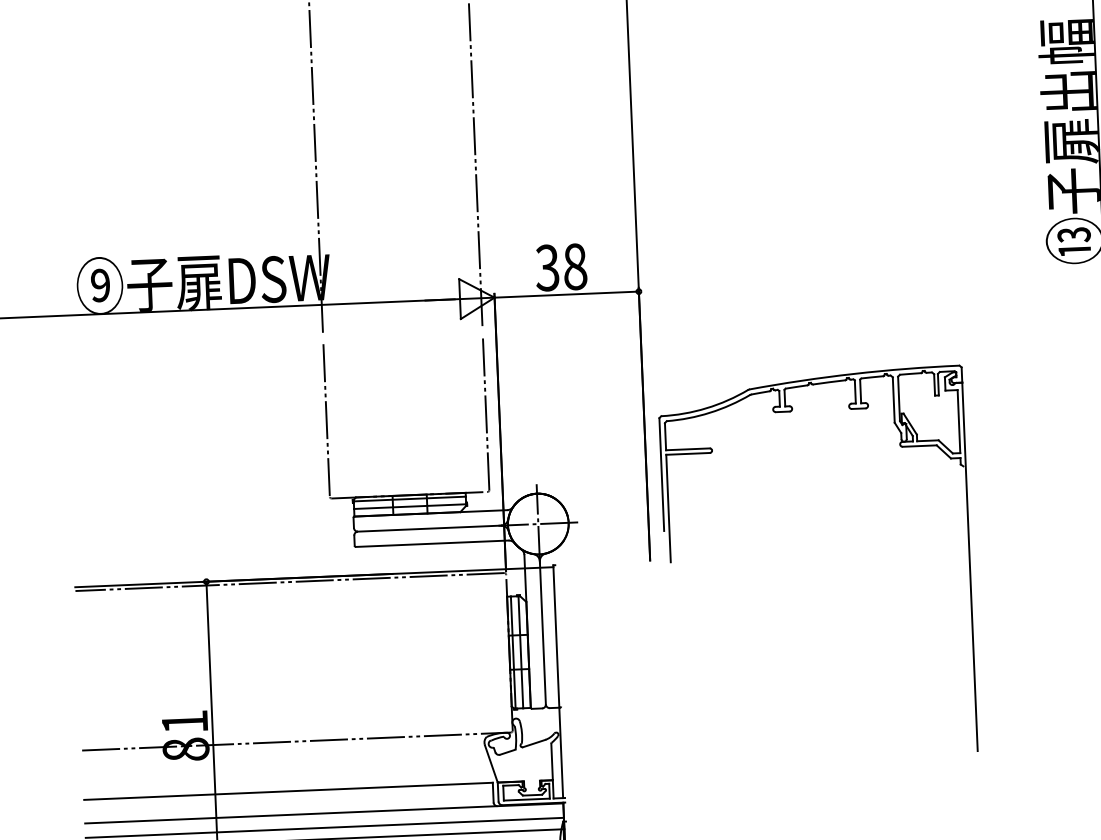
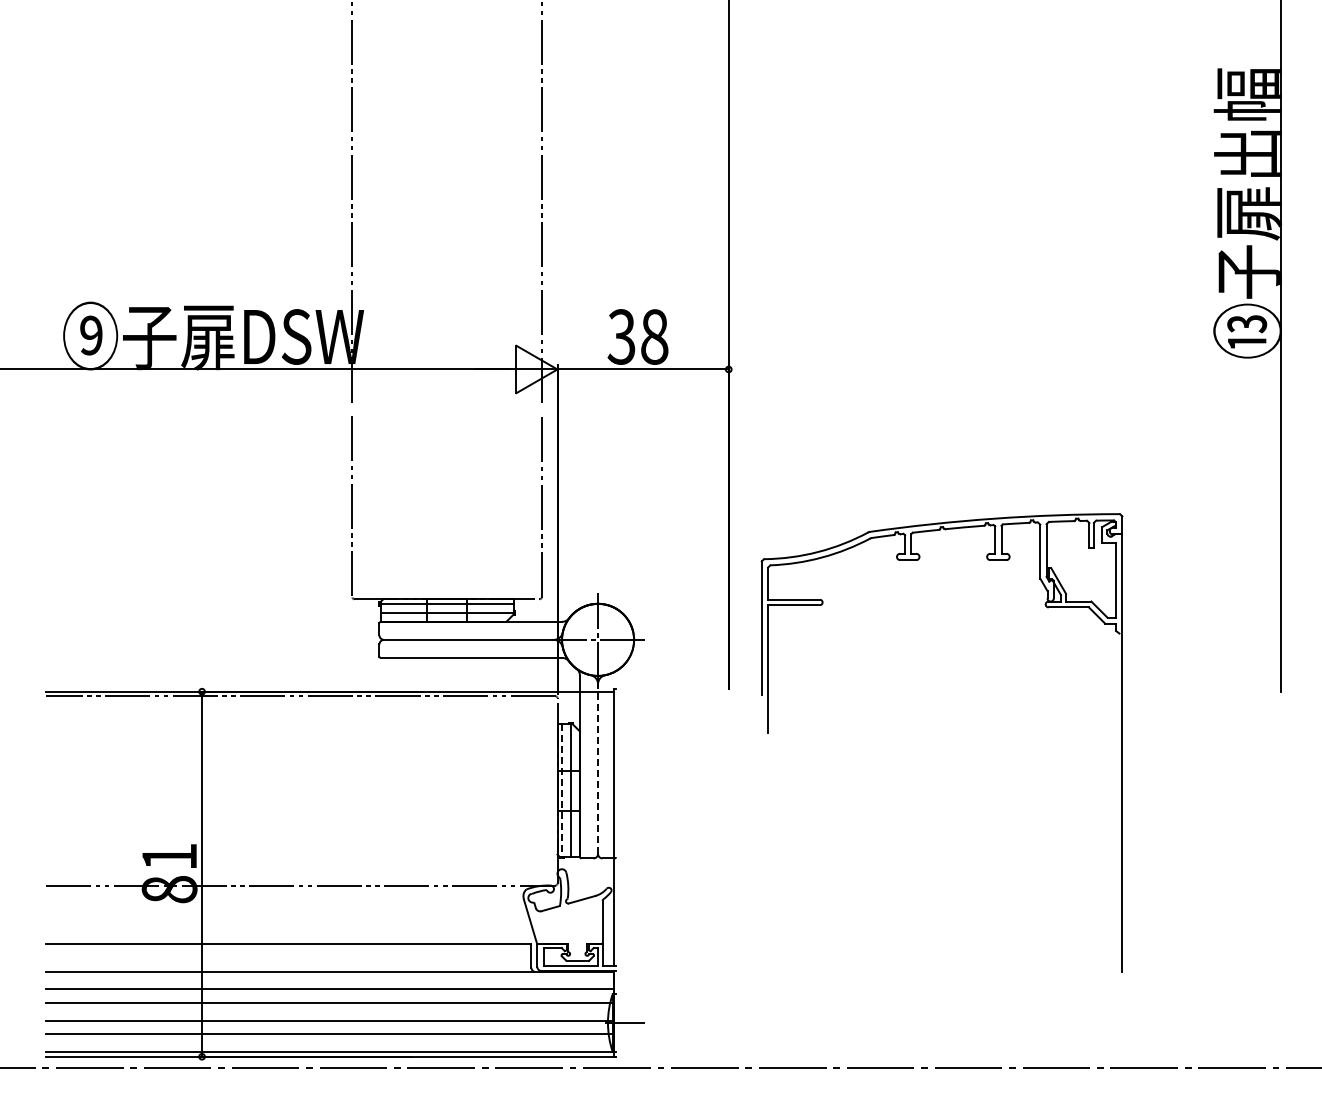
part: (901, 447) -> (1047, 608), moved
line: (543, 633) -> (598, 769), solid -> dashed
line: (513, 653) -> (562, 791), solid -> dashed

